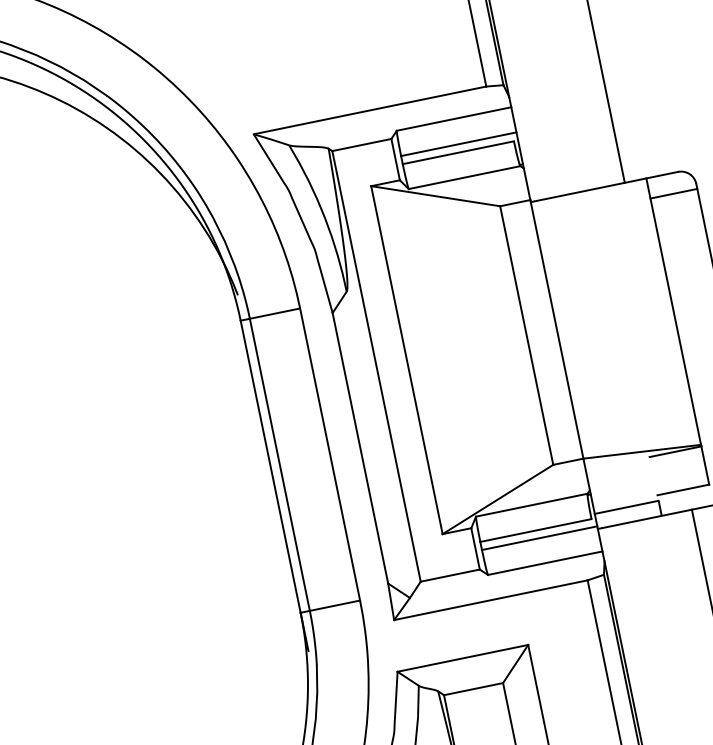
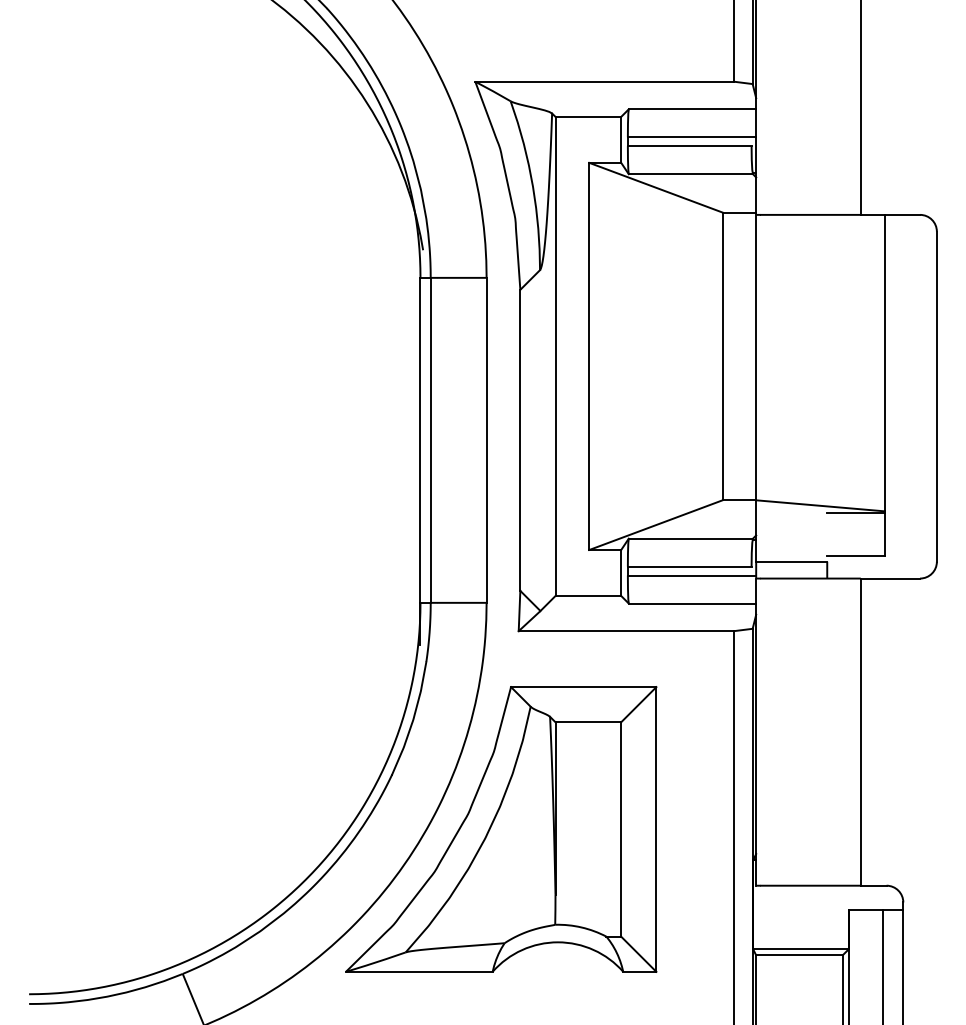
line: (673, 194) -> (910, 237), removed

